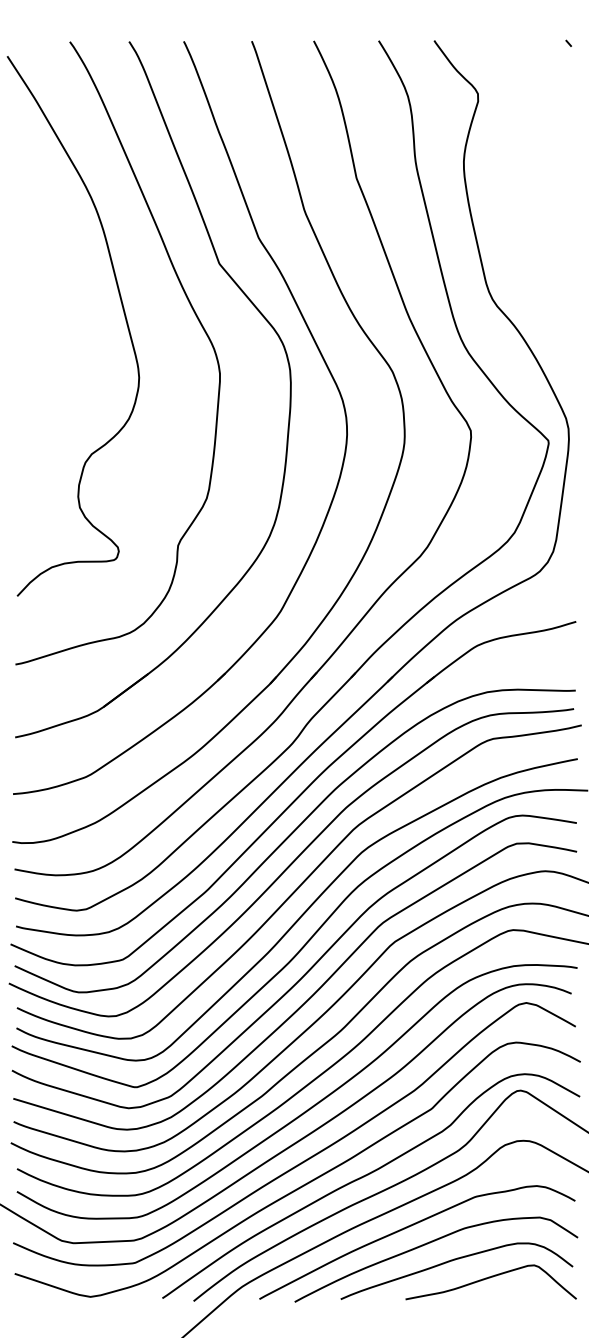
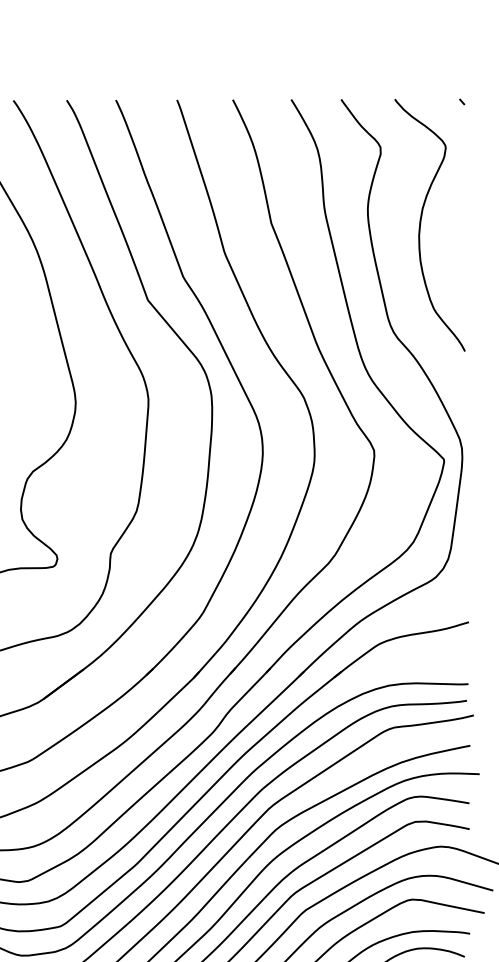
curve: (523, 177) -> (421, 222), added

